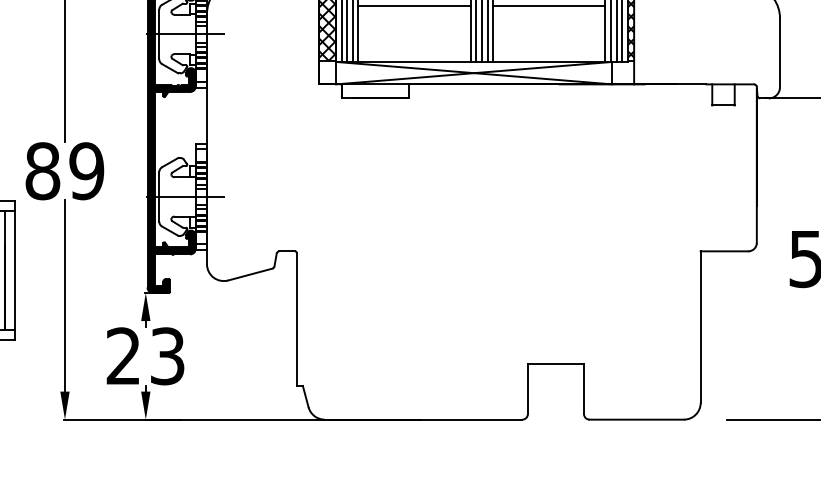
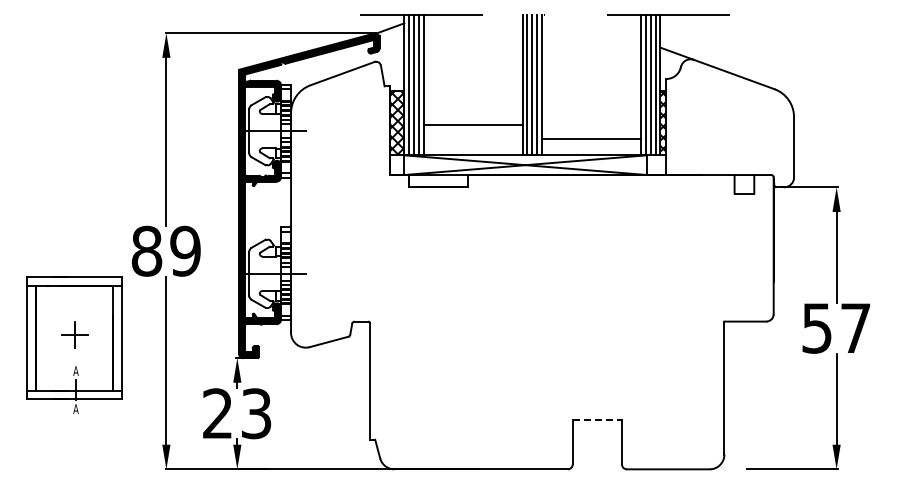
line: (414, 6) -> (473, 125), moved
line: (549, 6) -> (591, 139), moved
line: (556, 364) -> (597, 420), solid -> dashed

